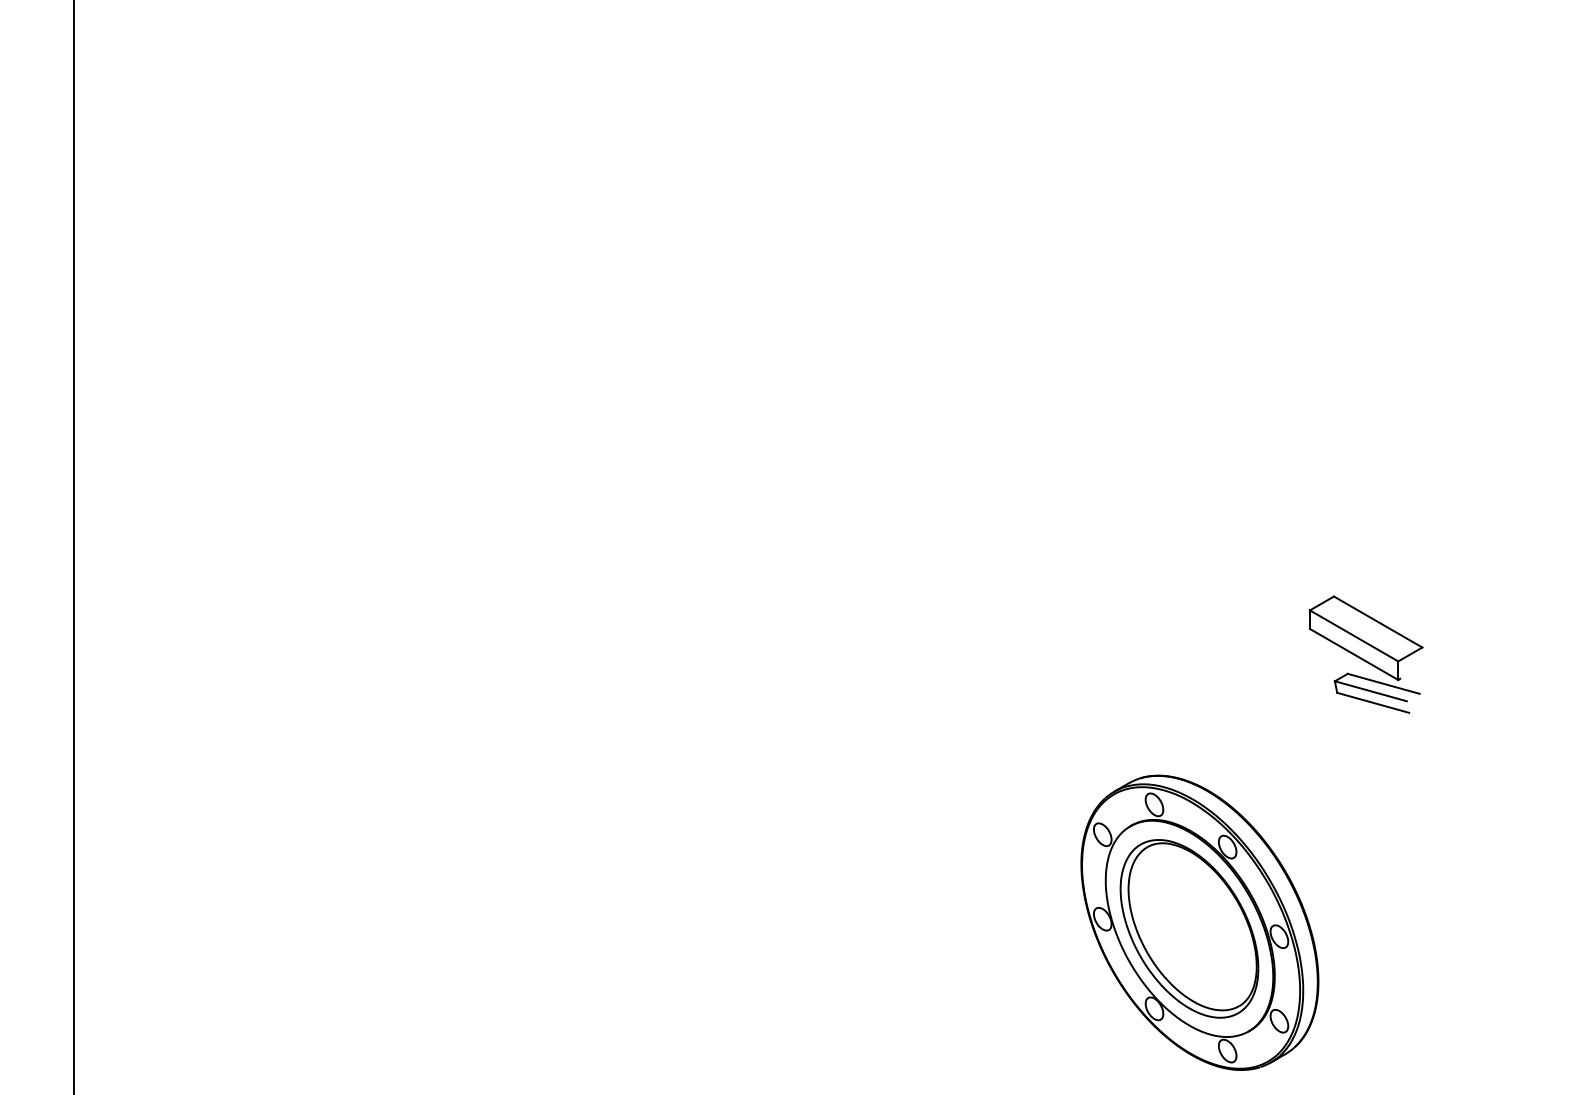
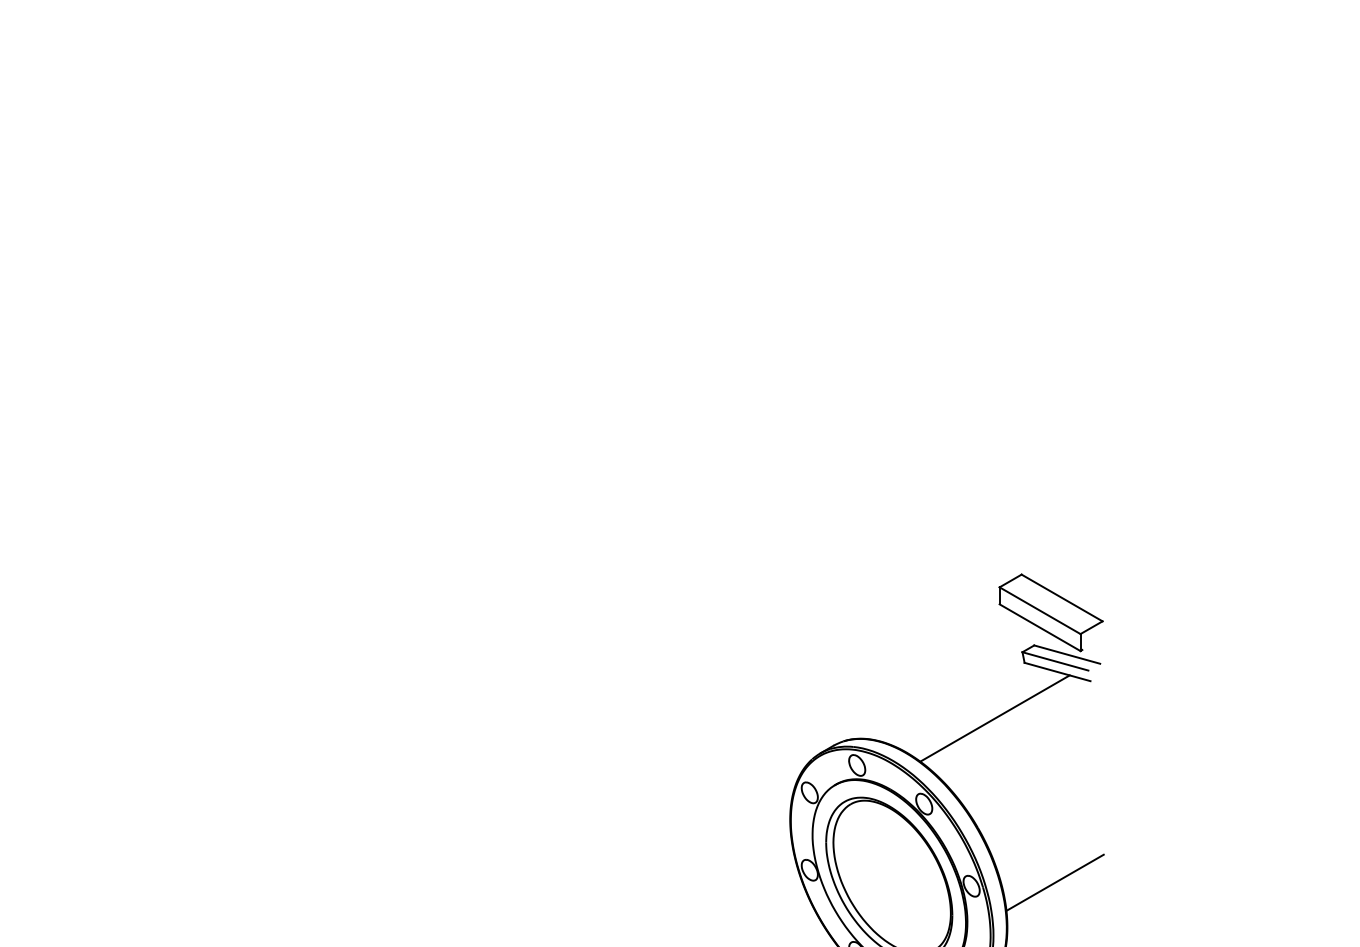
line: (1304, 753) -> (994, 718), added
line: (1370, 932) -> (1055, 882), added

